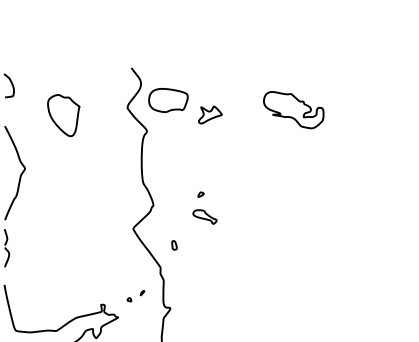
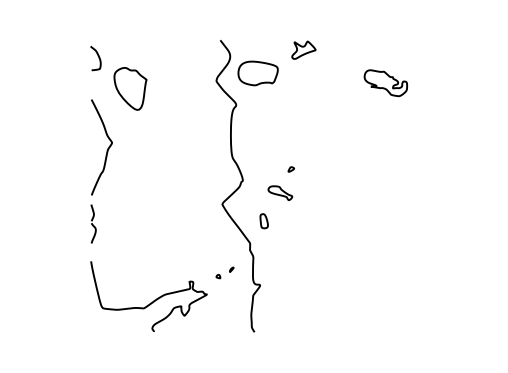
part: (293, 109) -> (385, 82), size x0.7
part: (210, 114) -> (303, 49), moved
part: (63, 115) -> (130, 88), moved
part: (205, 216) -> (280, 192), moved
part: (174, 244) -> (264, 220), size x1.6

